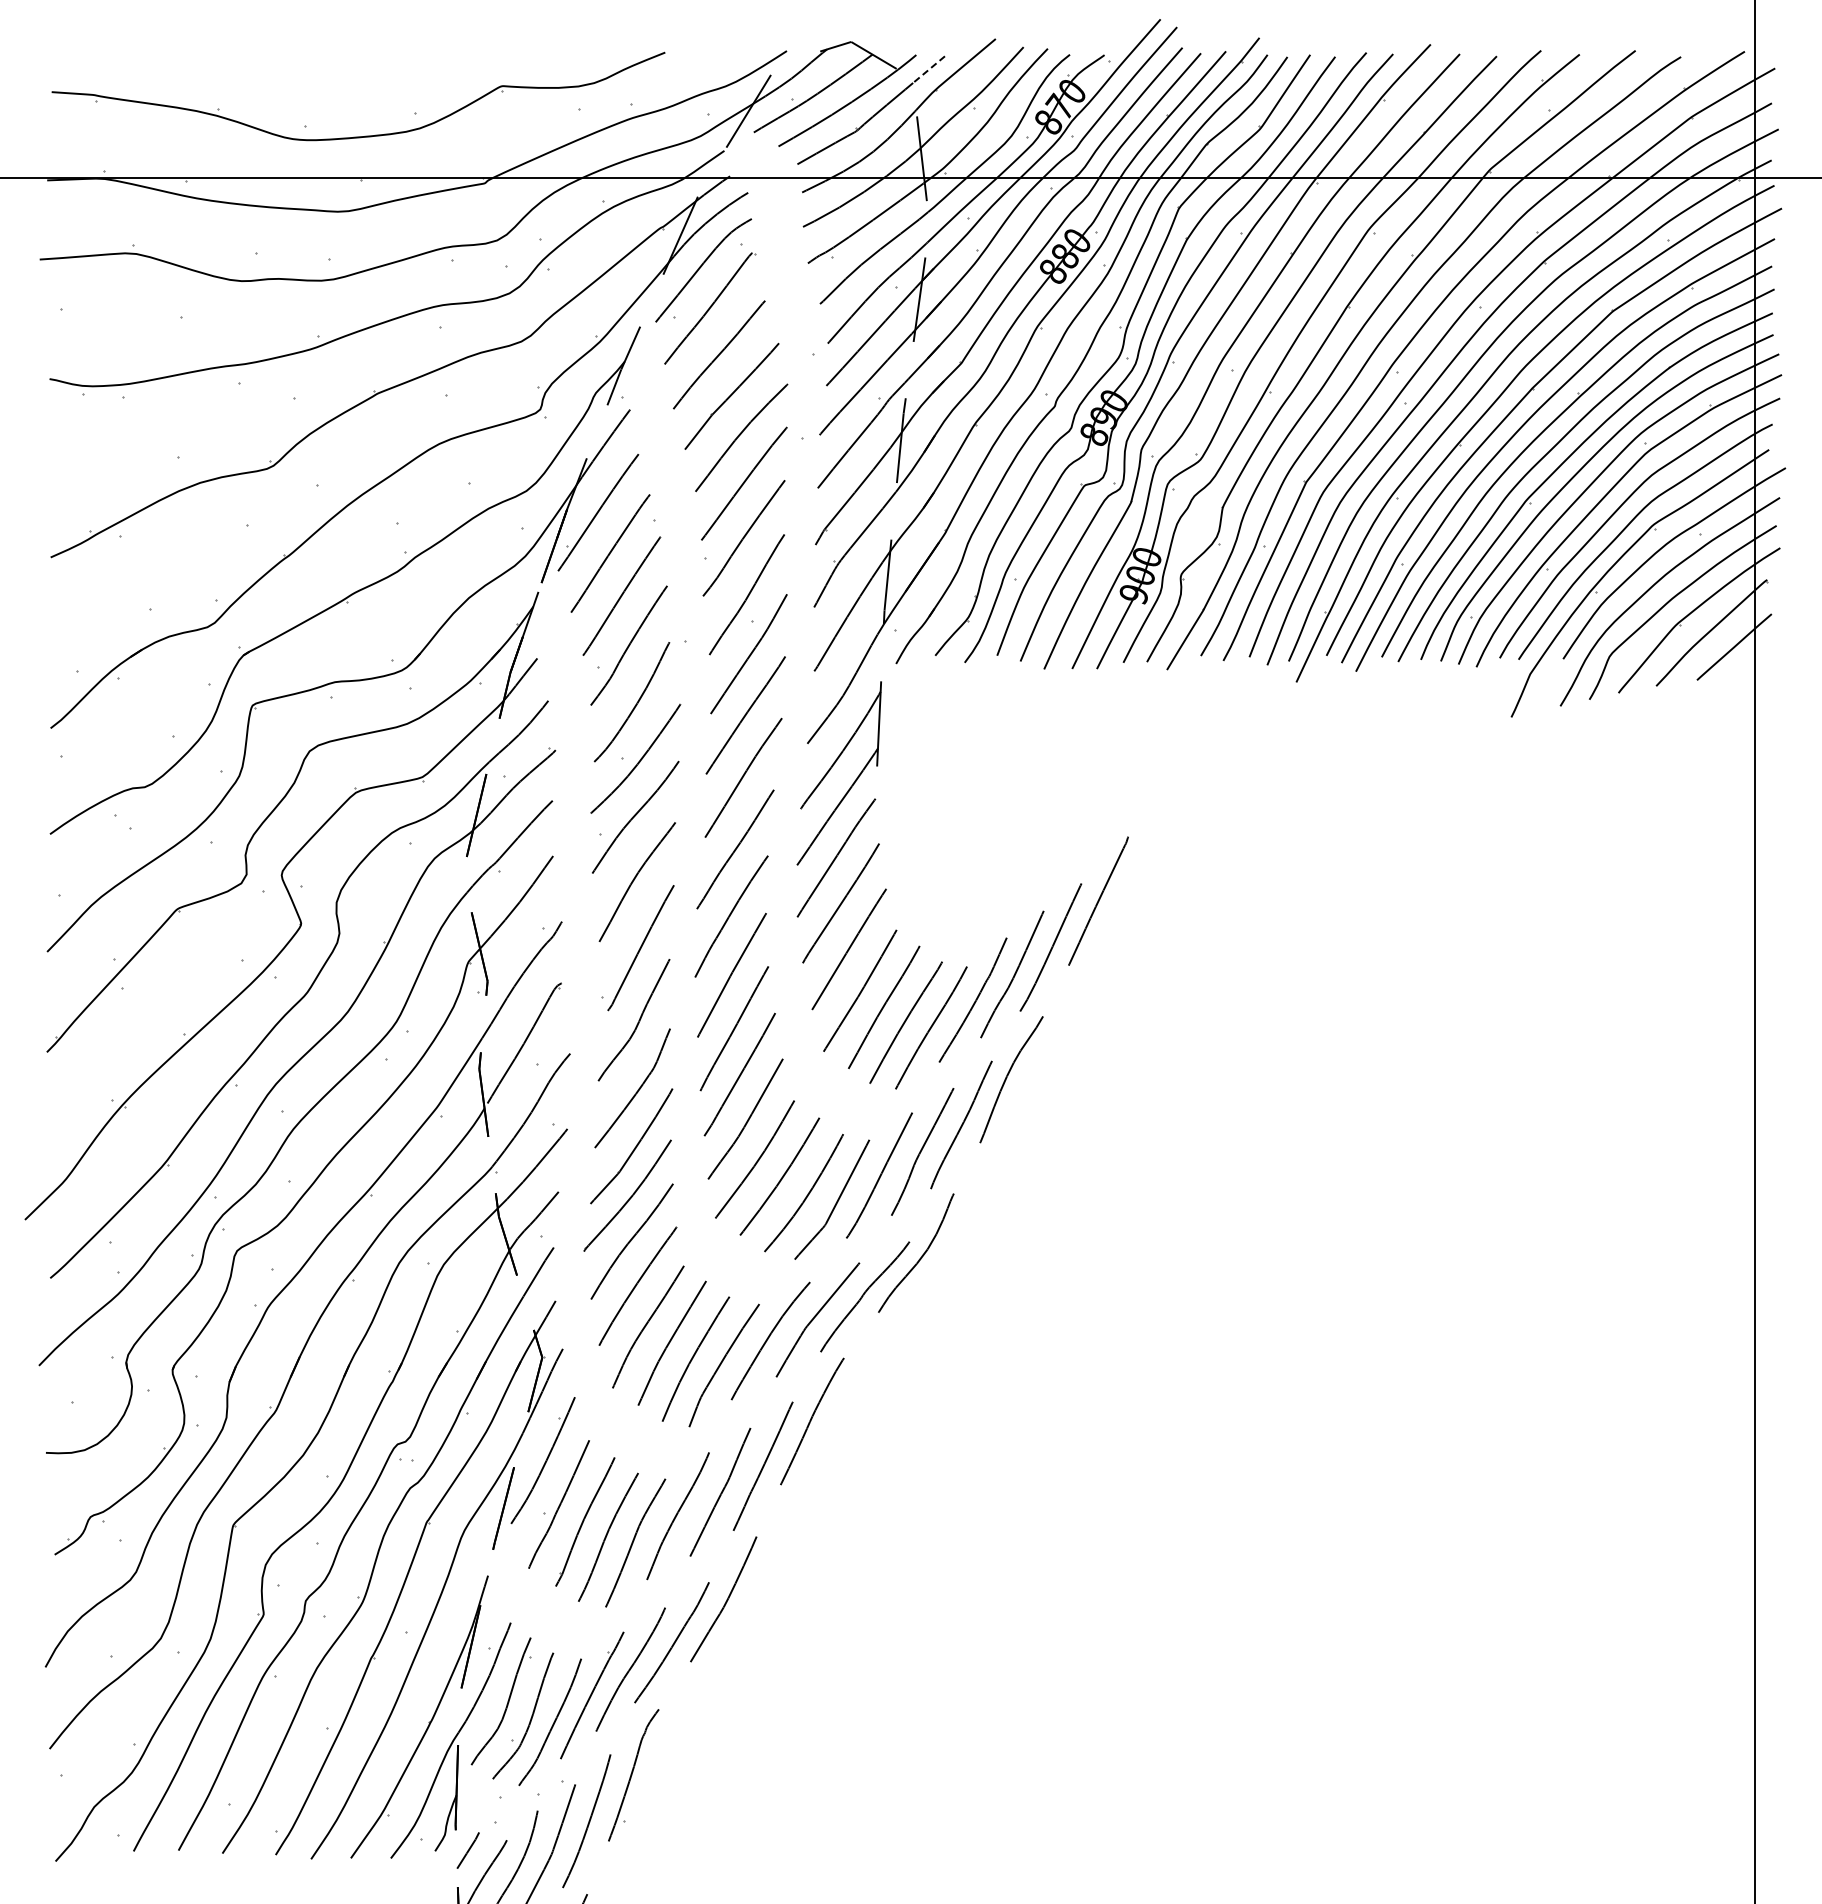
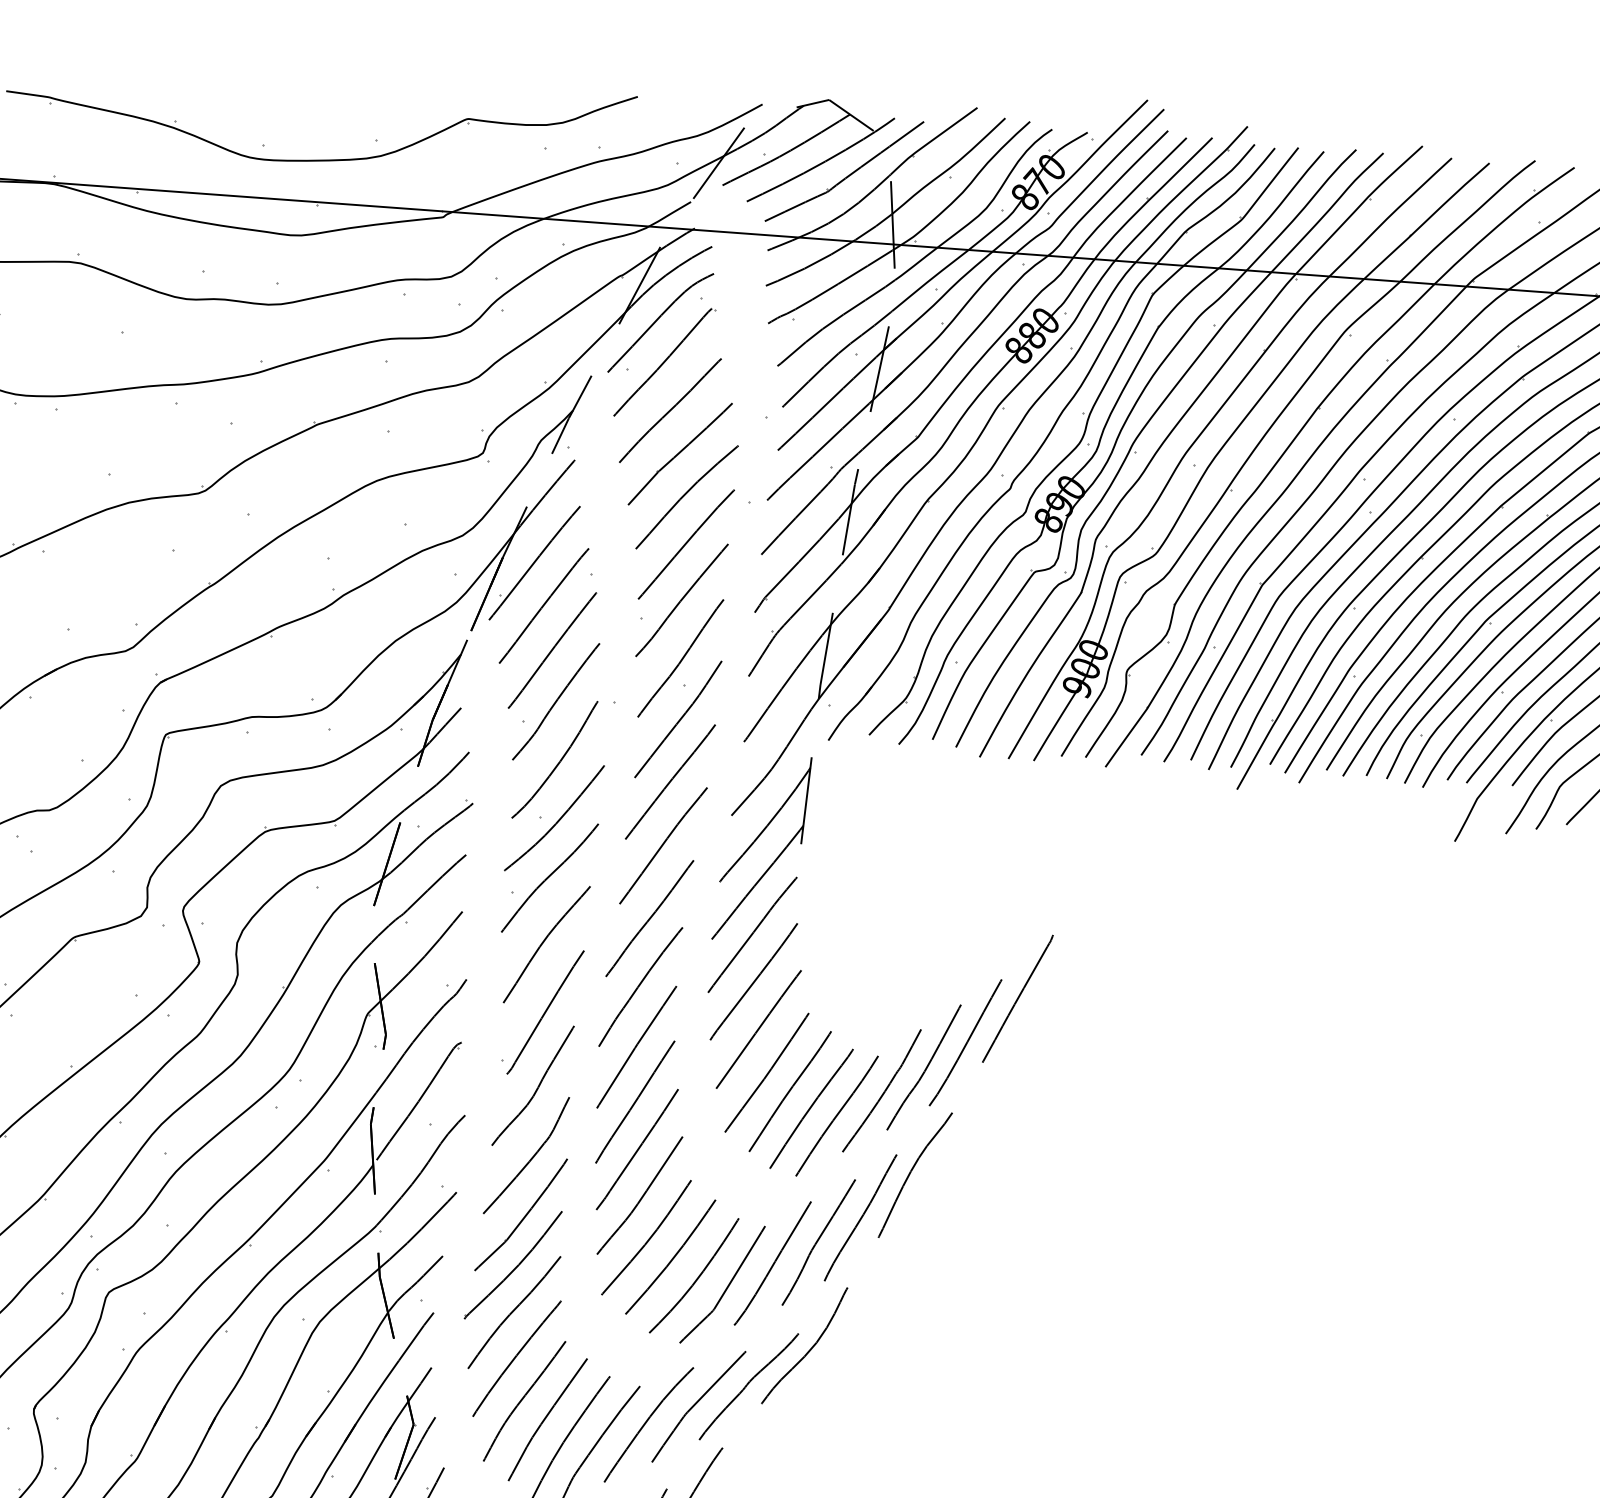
line: (929, 69) -> (907, 134), dashed -> solid

